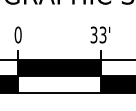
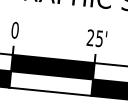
text: (98, 34) -> (95, 37), 33' -> 25'

